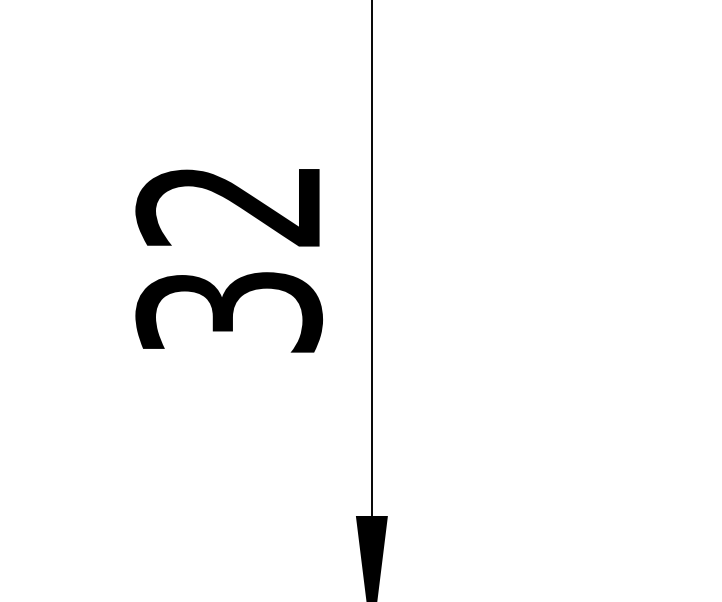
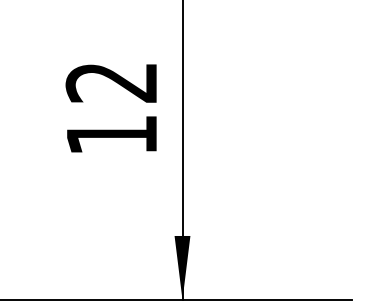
text: (228, 312) -> (111, 135), 32 -> 12

